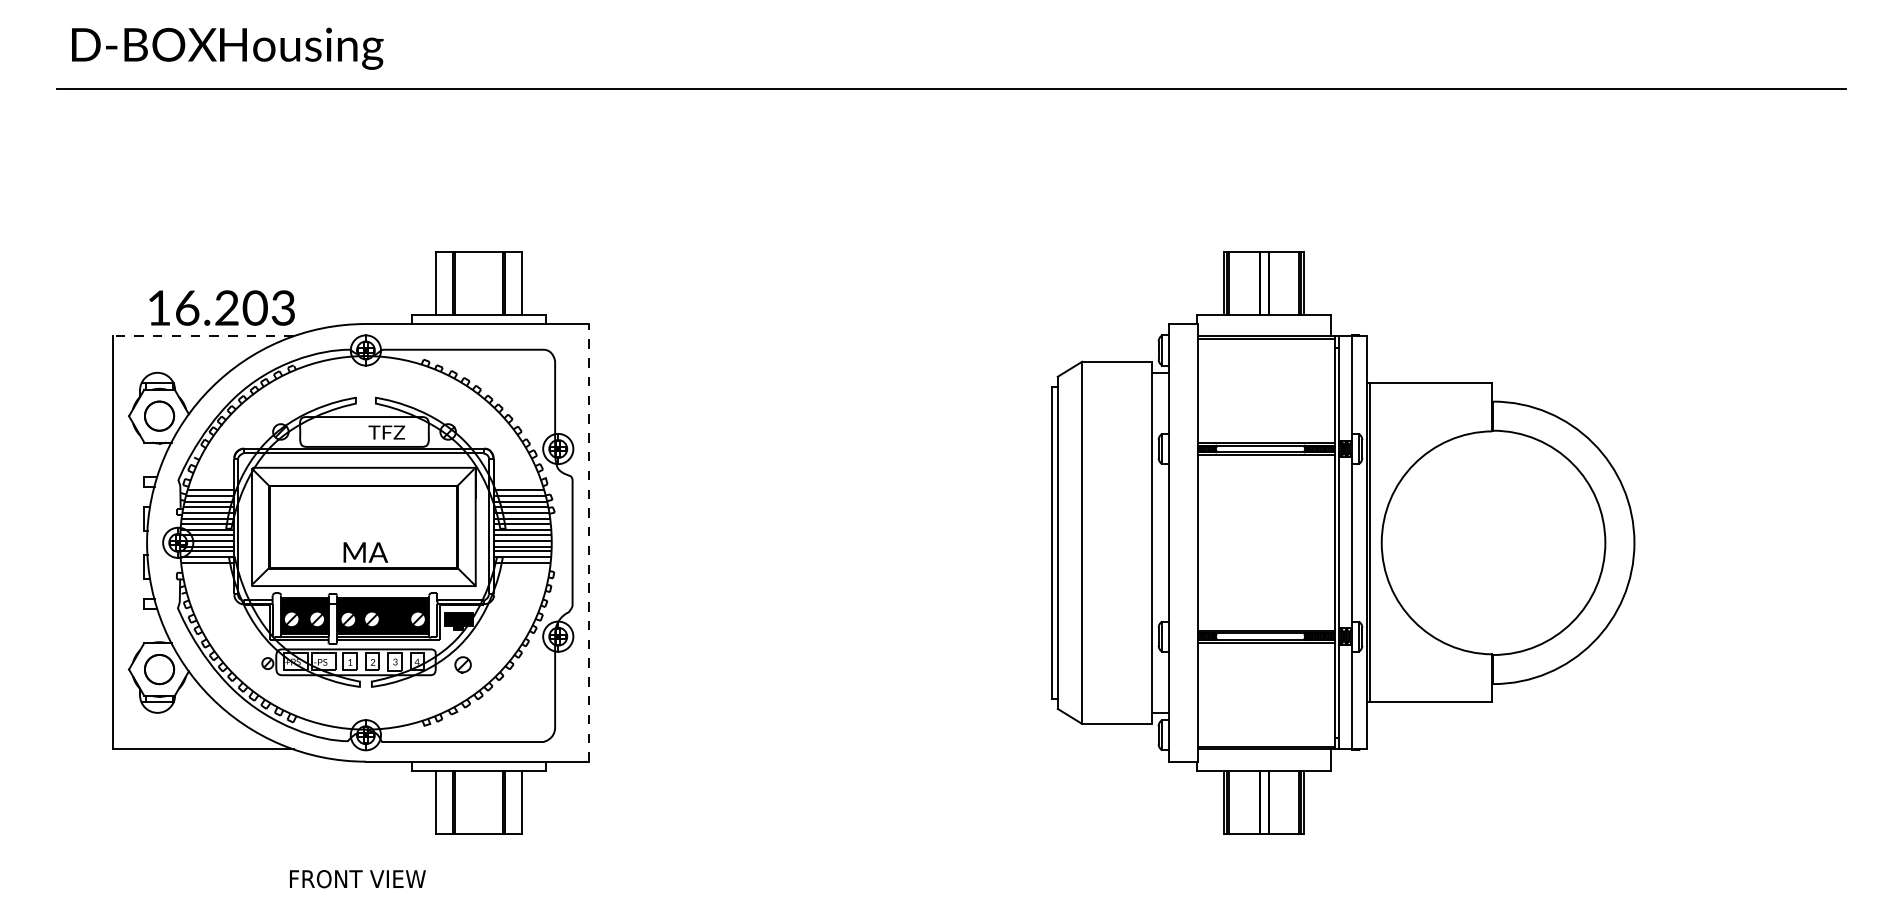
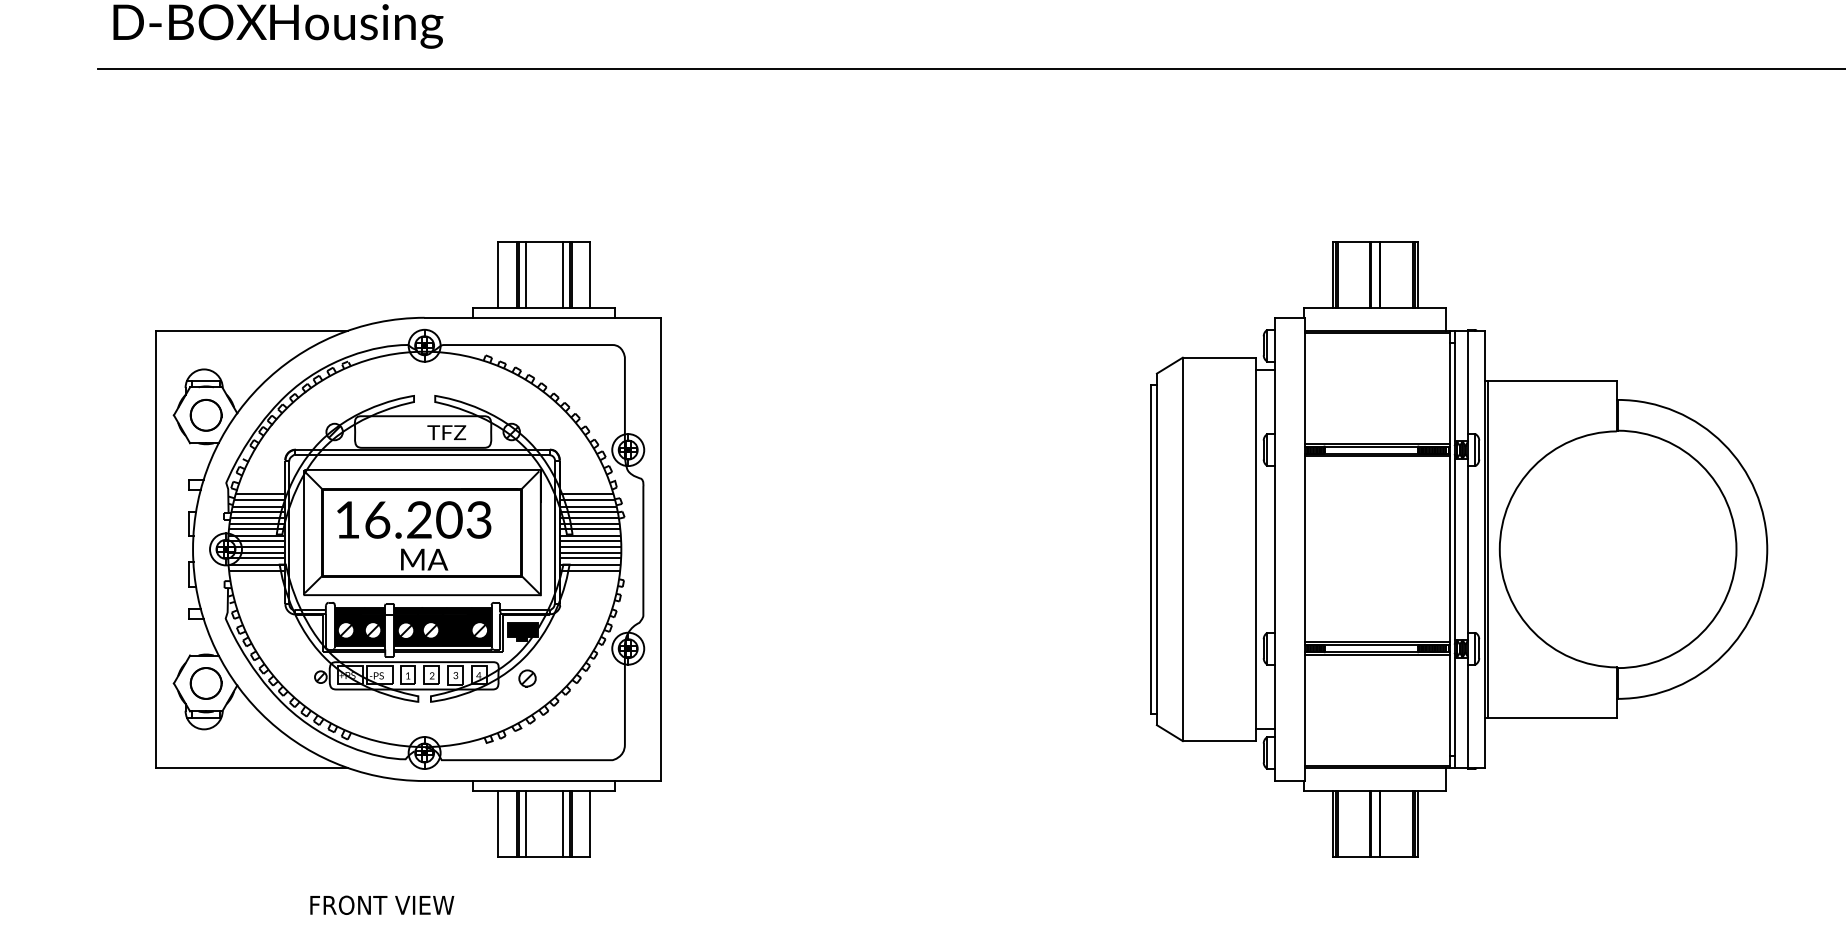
line: (461, 282) -> (525, 273), added
line: (496, 282) -> (562, 273), added
text: (221, 307) -> (413, 519), moved
line: (203, 336) -> (252, 330), dashed -> solid
line: (588, 542) -> (660, 549), dashed -> solid
line: (461, 801) -> (525, 823), added
line: (496, 801) -> (562, 823), added
text: (357, 879) -> (381, 905), moved

